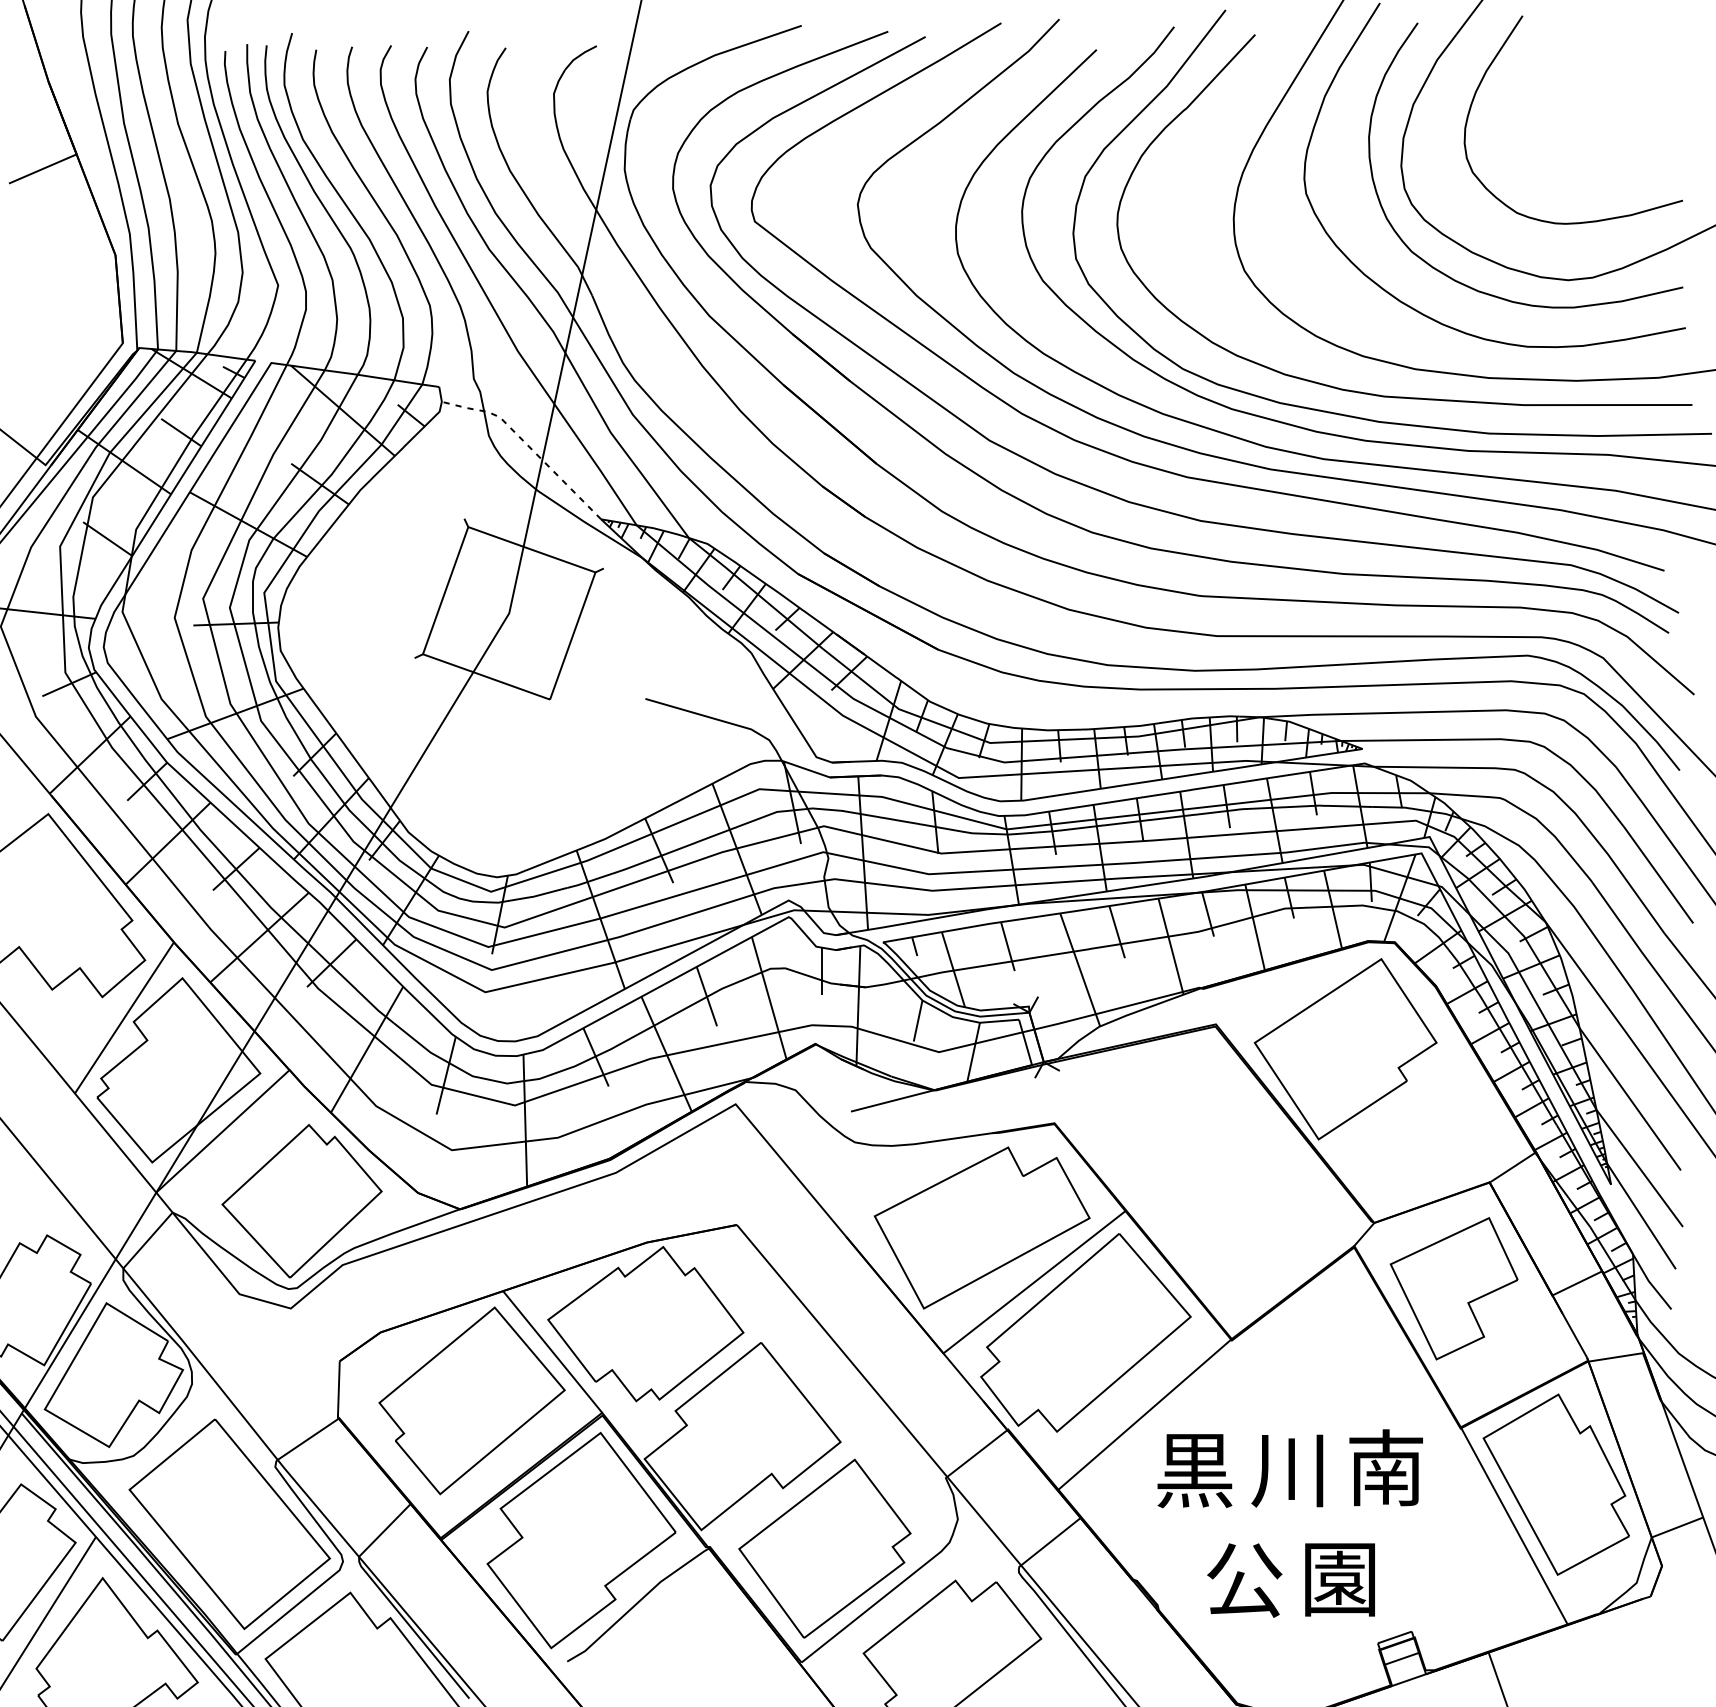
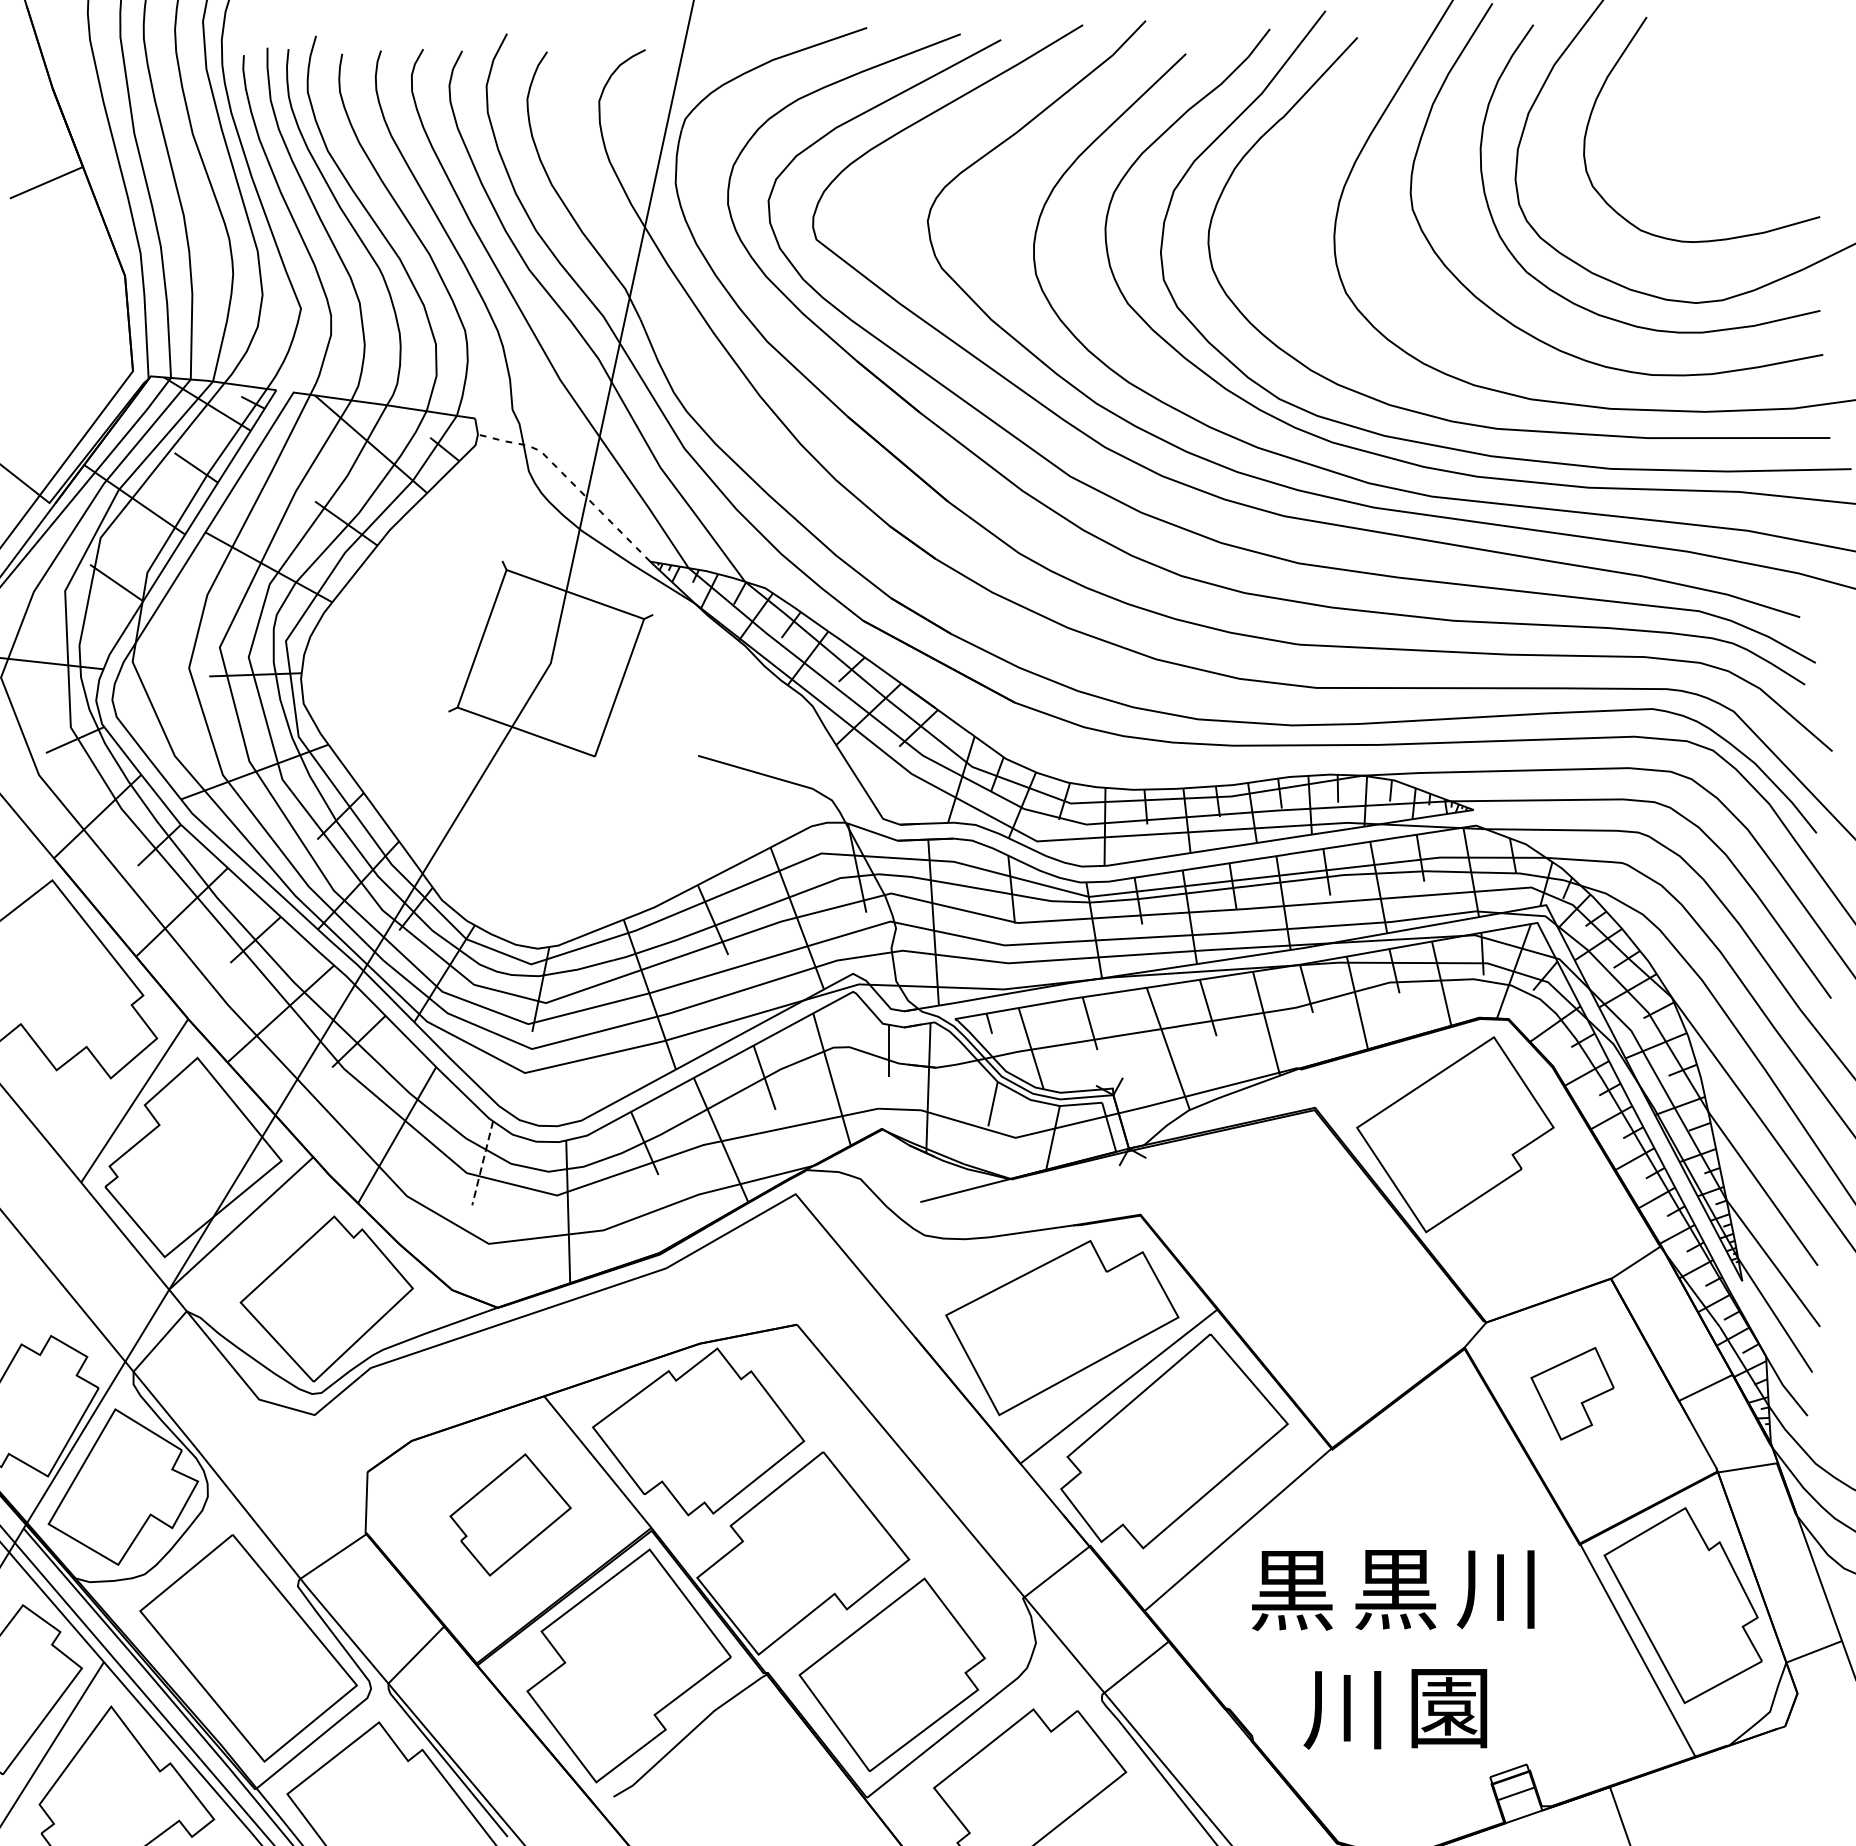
line: (446, 1076) -> (483, 1164), solid -> dashed
part: (1453, 1288) -> (1571, 1393), size x0.6
part: (471, 1400) -> (510, 1514), size x0.6
text: (1384, 1467) -> (1497, 1586), 南 -> 川
text: (1289, 1470) -> (1394, 1590), 川 -> 黒
text: (1243, 1580) -> (1344, 1709), 公 -> 川

